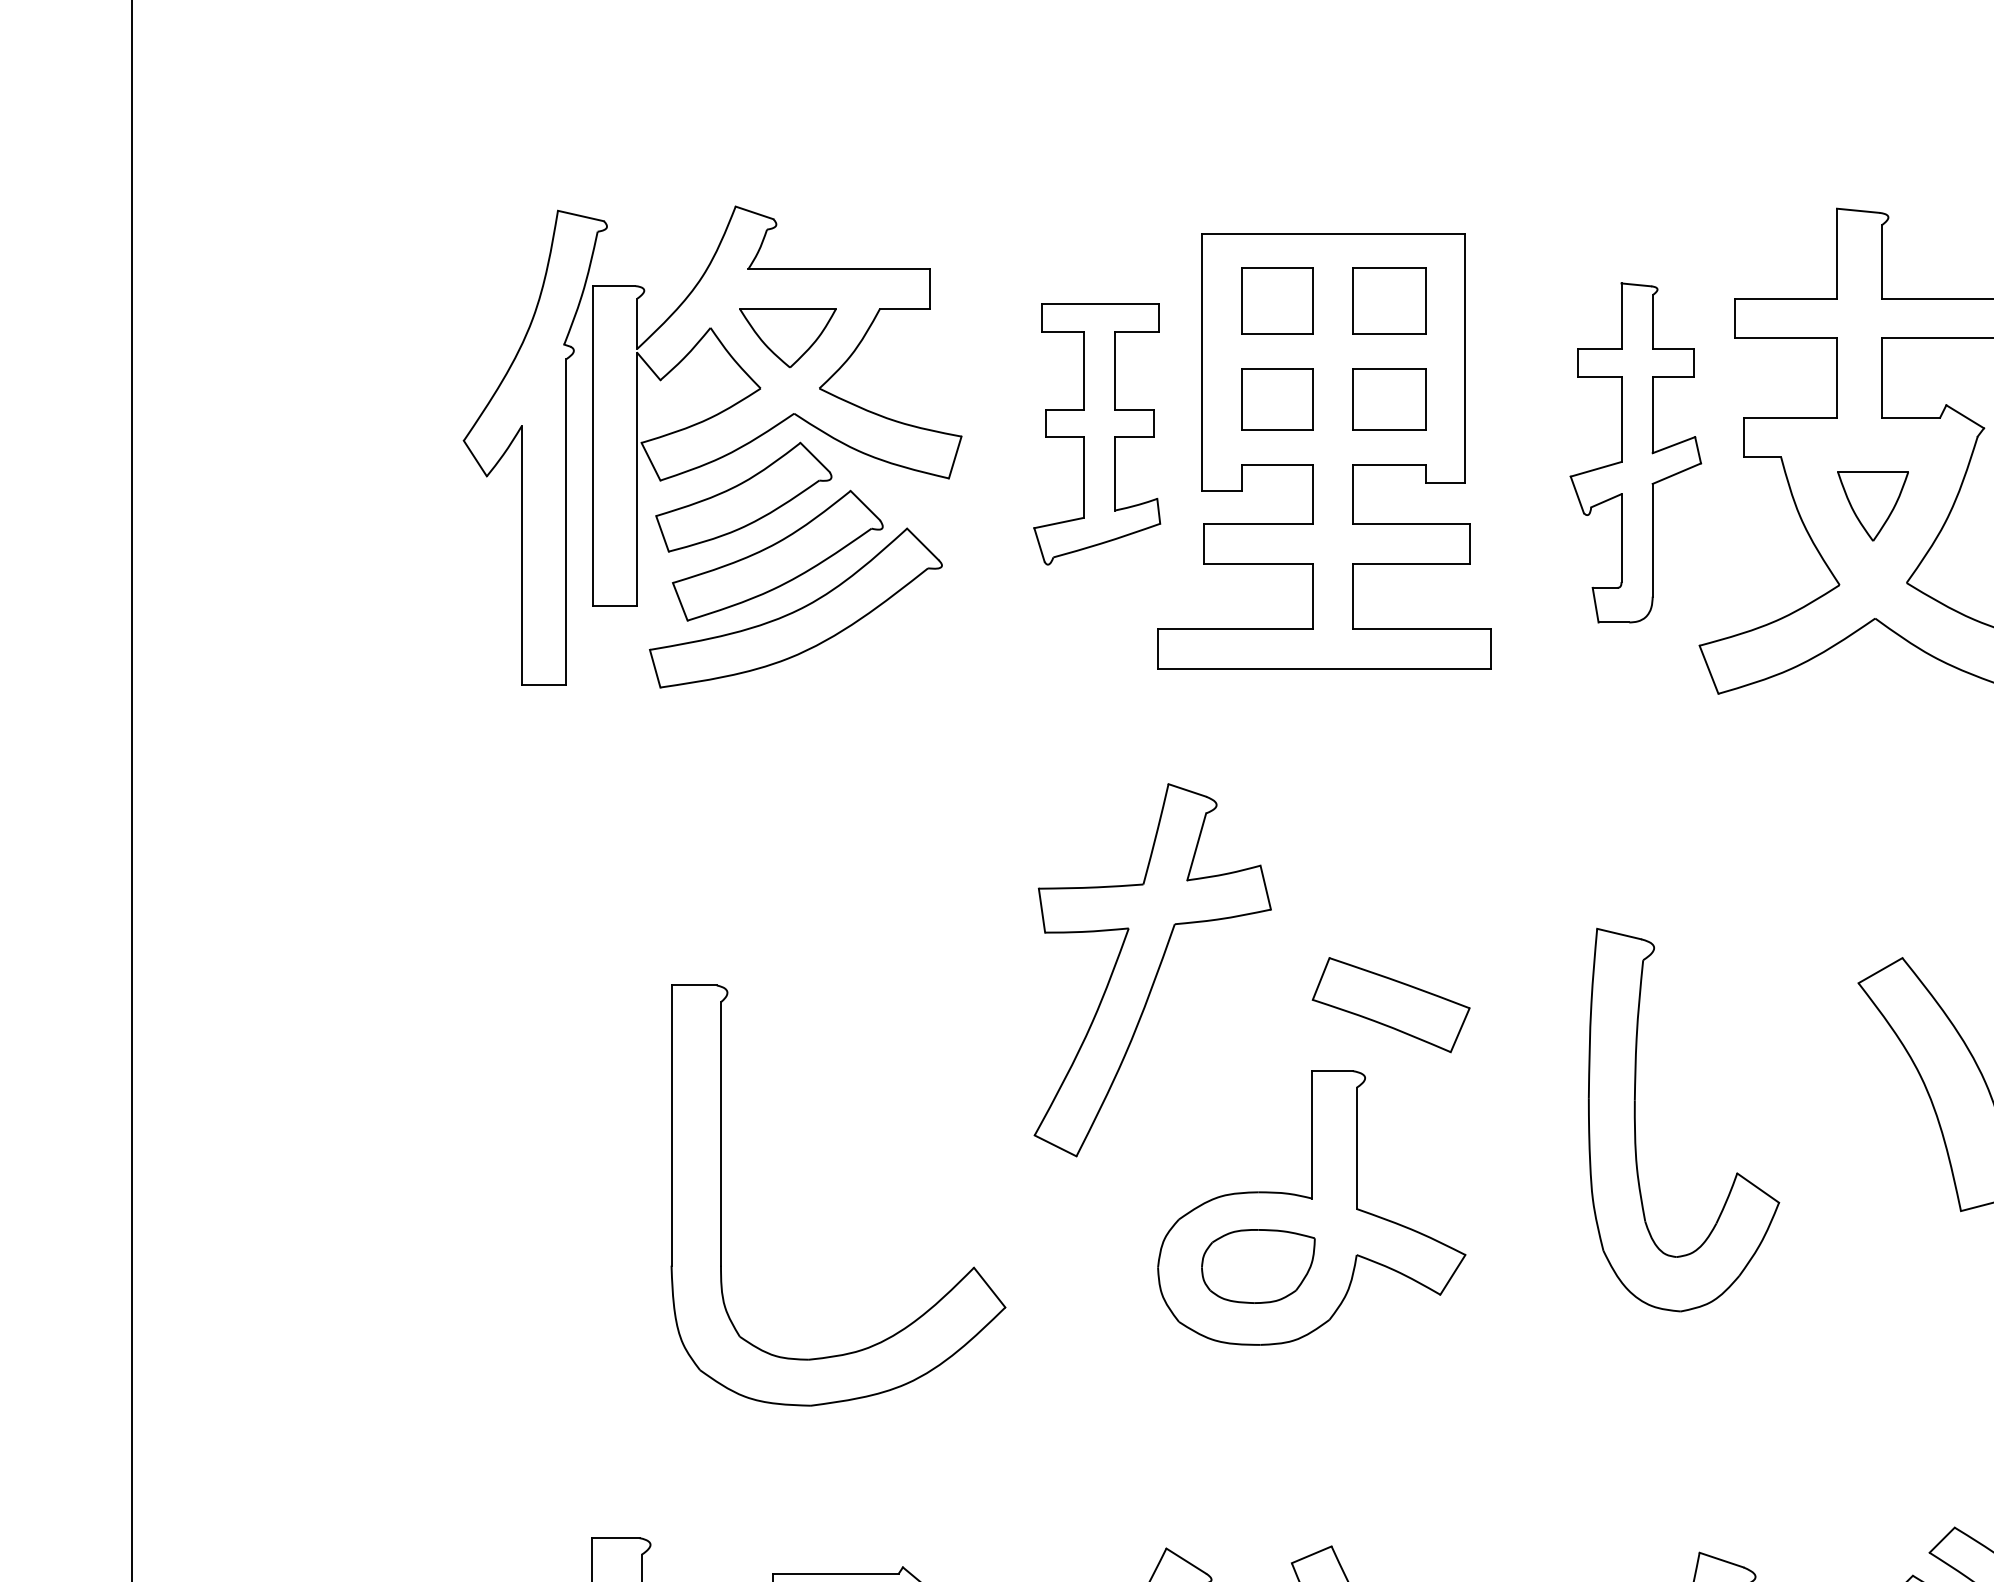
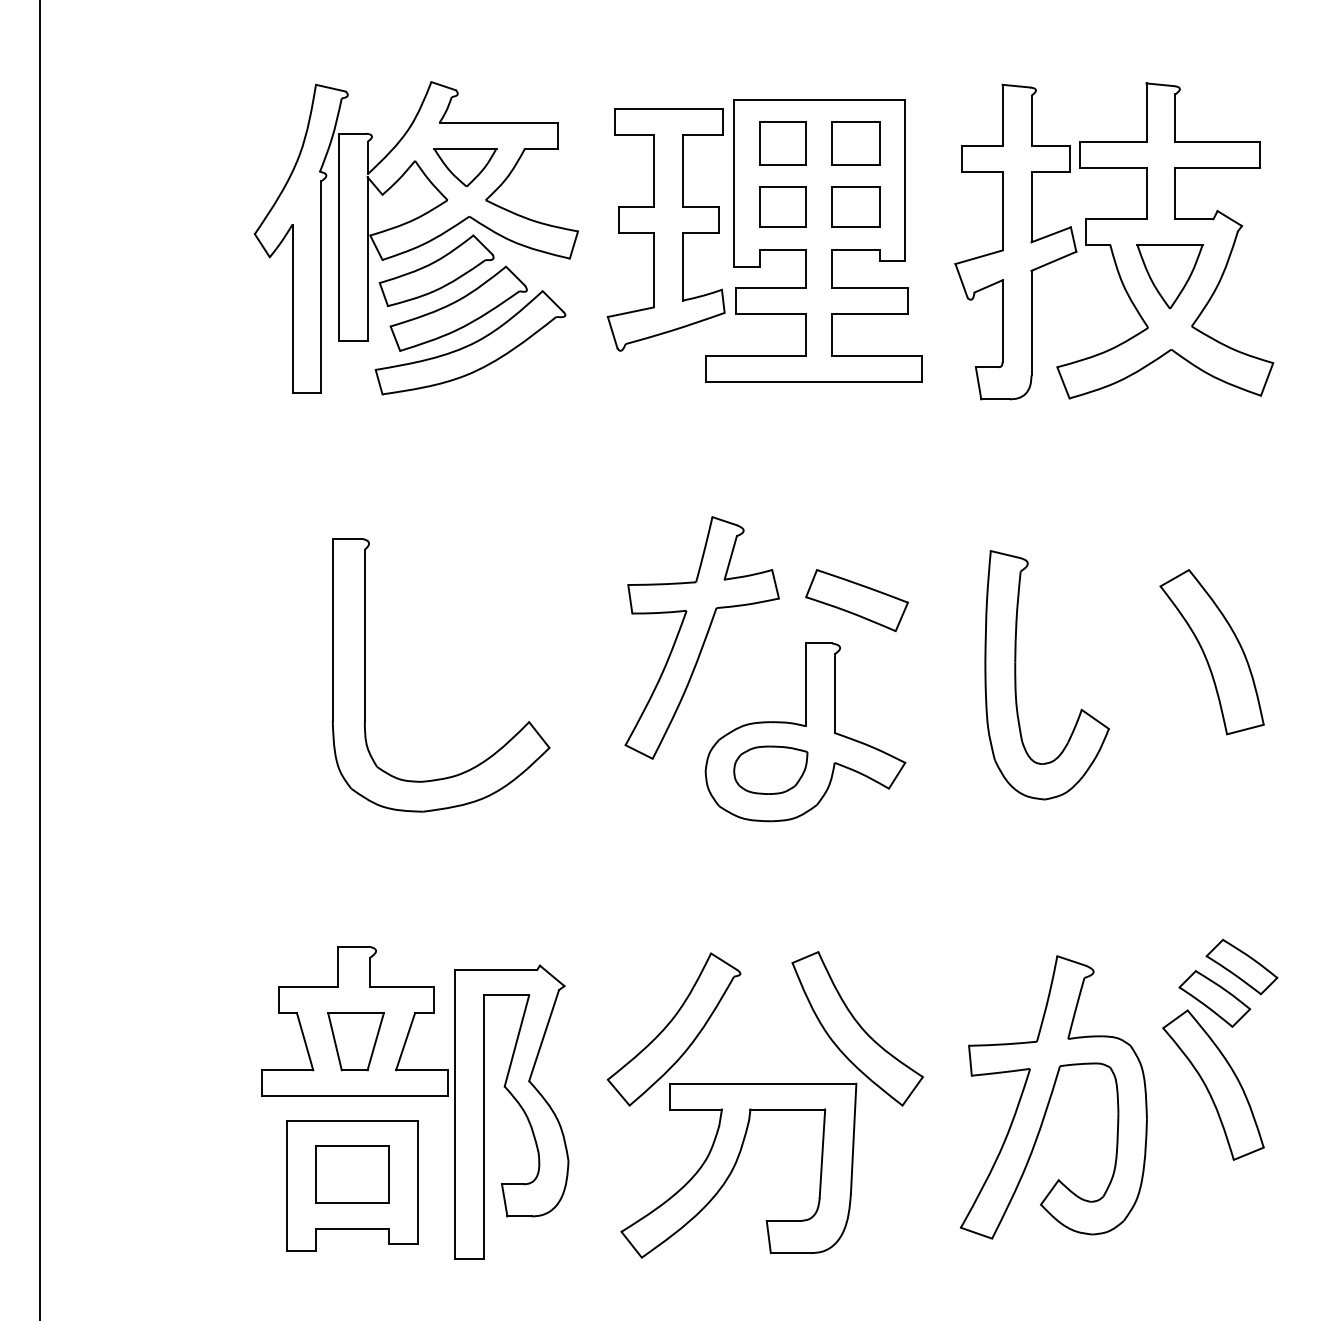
part: (1096, 433) -> (665, 229), size x1.43
part: (1635, 452) -> (1015, 241), size x1.43
part: (1872, 506) -> (1169, 276), size x1.43
part: (1151, 969) -> (701, 637), moved
part: (721, 1195) -> (365, 675), moved

